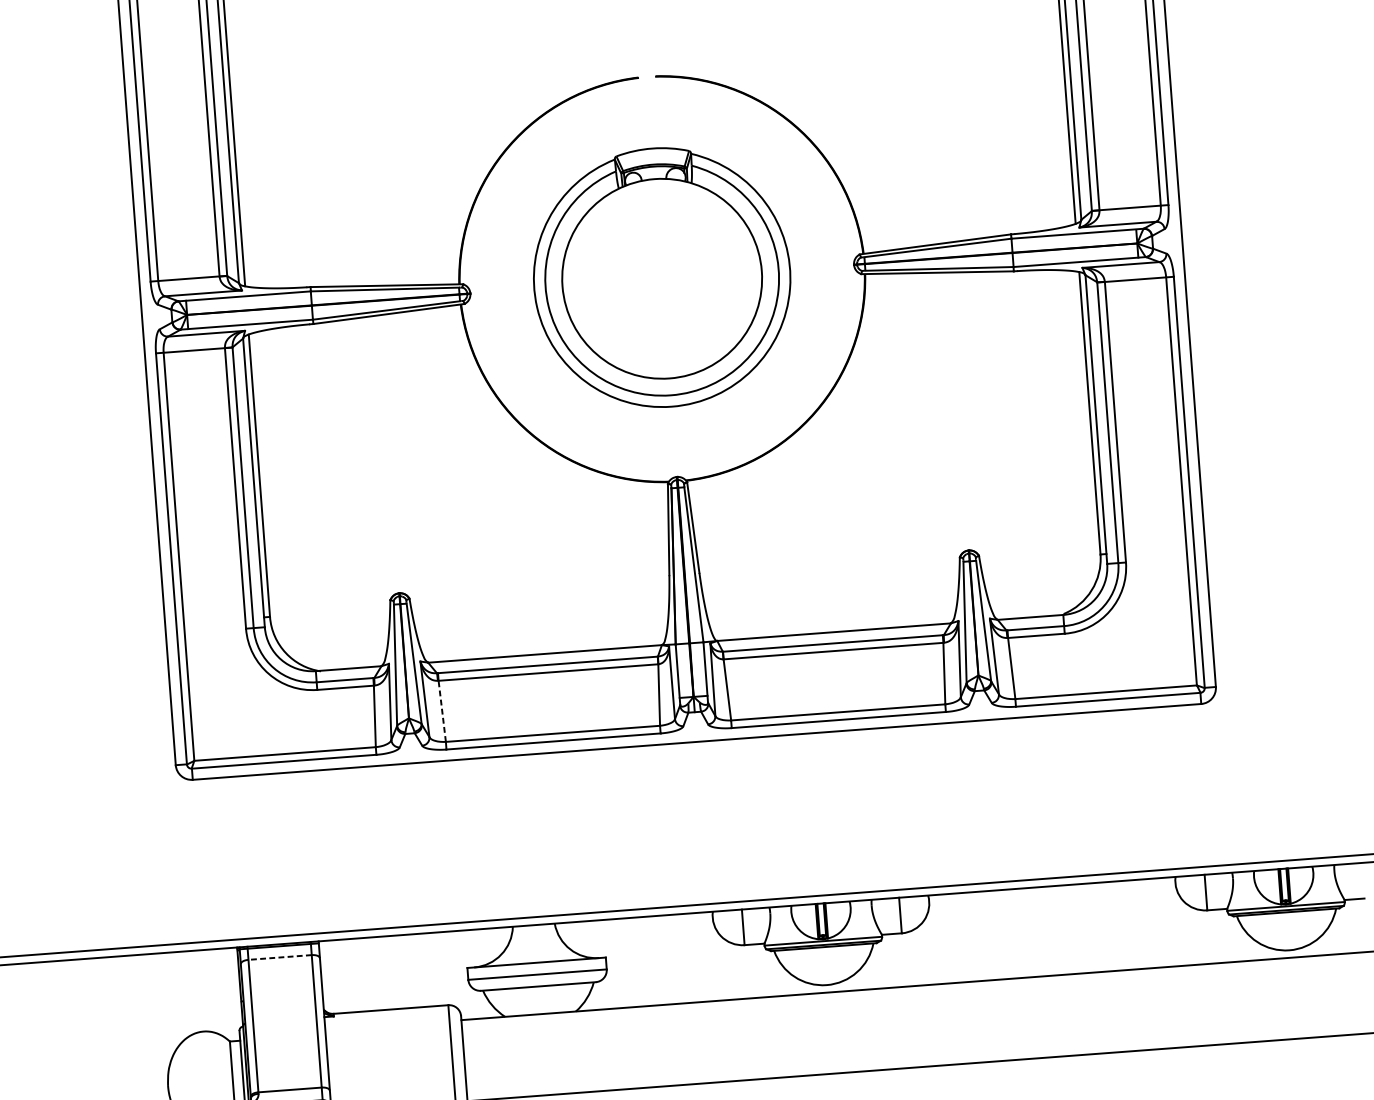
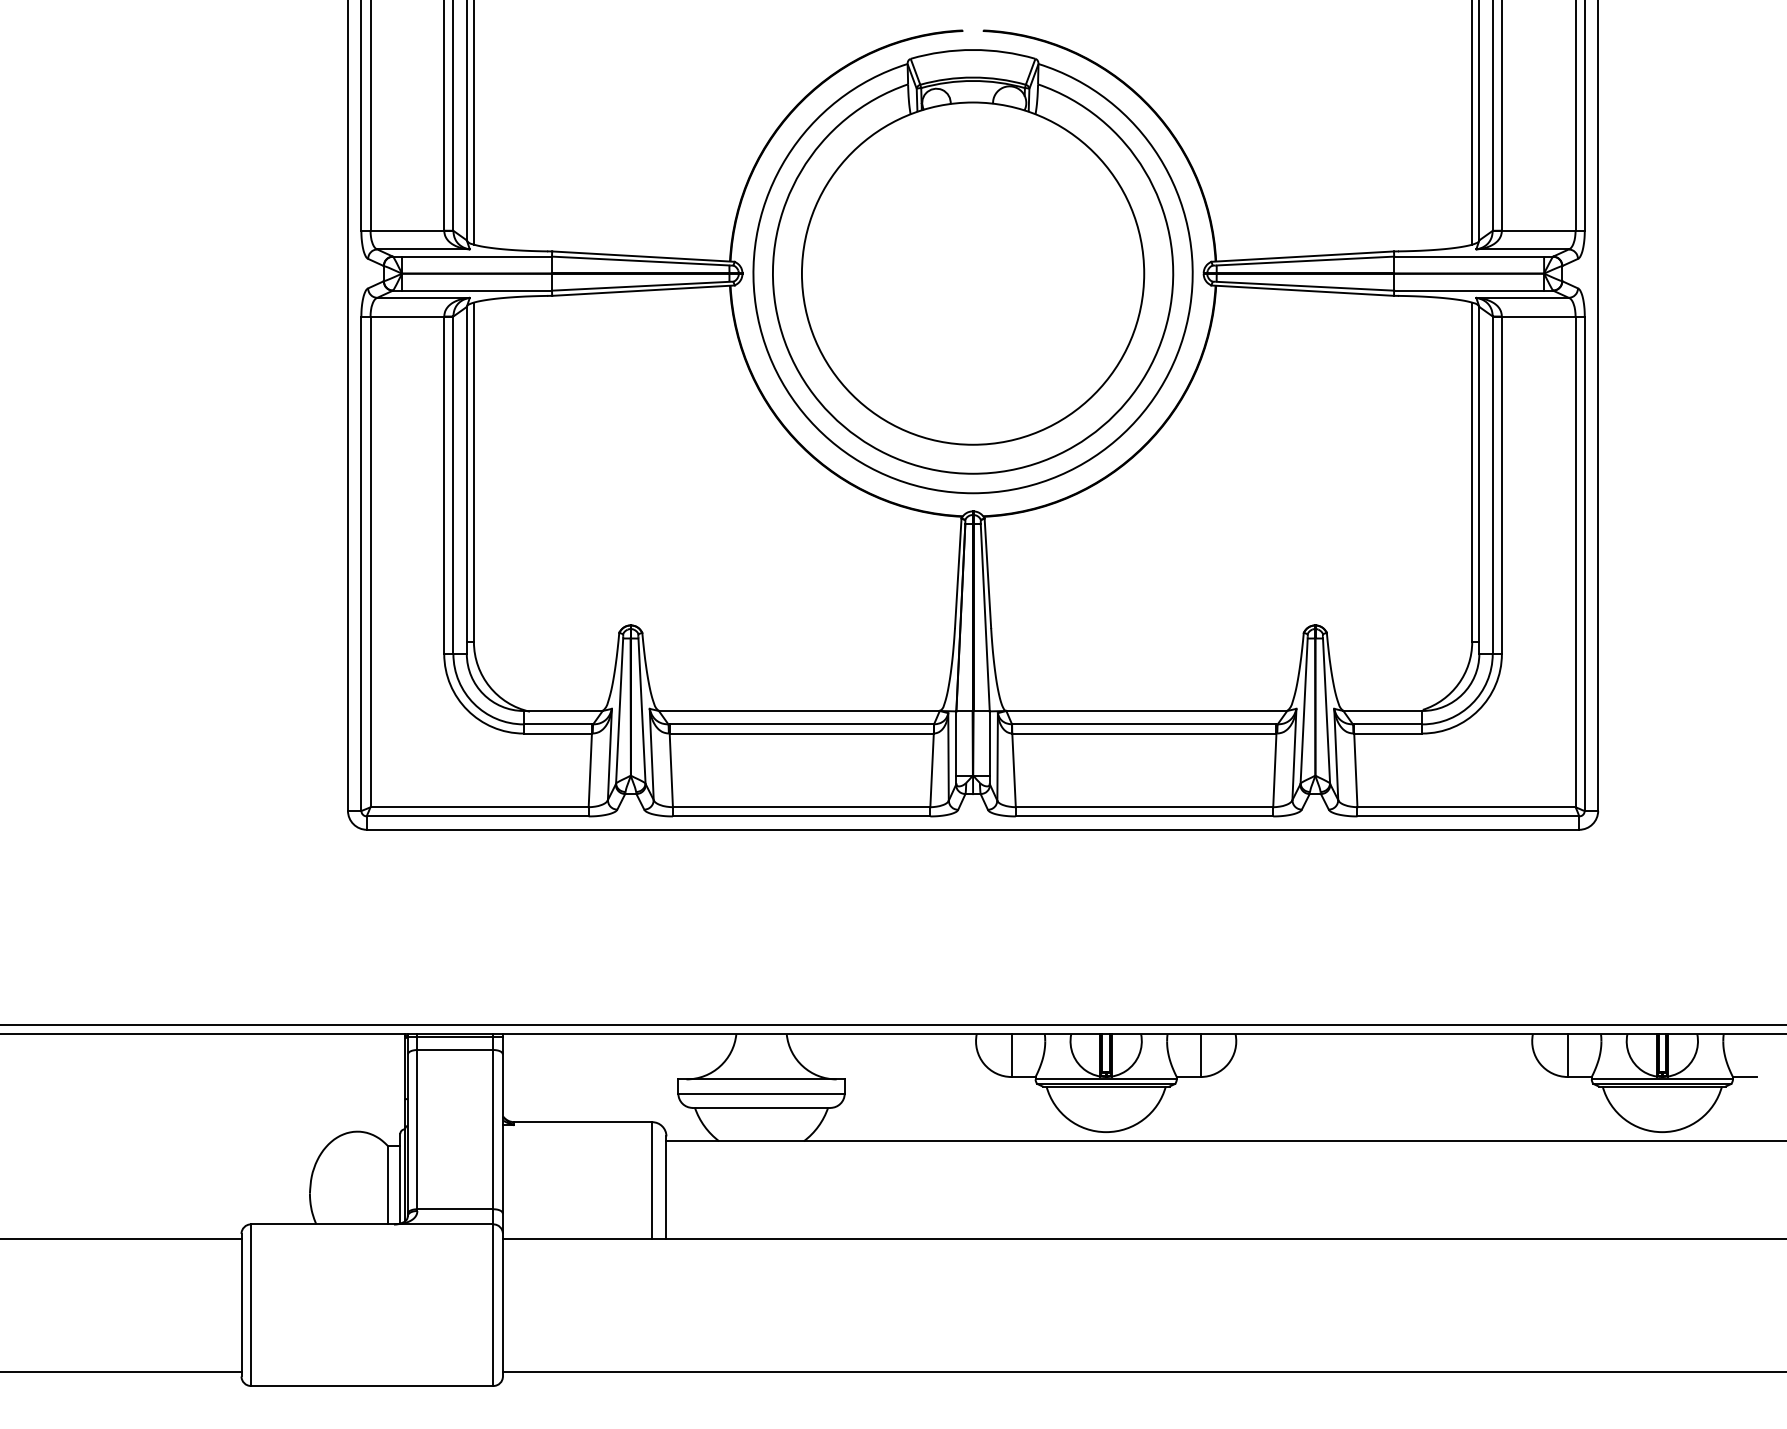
part: (661, 277) -> (972, 271), size x1.43
line: (442, 711) -> (671, 770), dashed -> solid
line: (279, 957) -> (454, 1050), dashed -> solid

